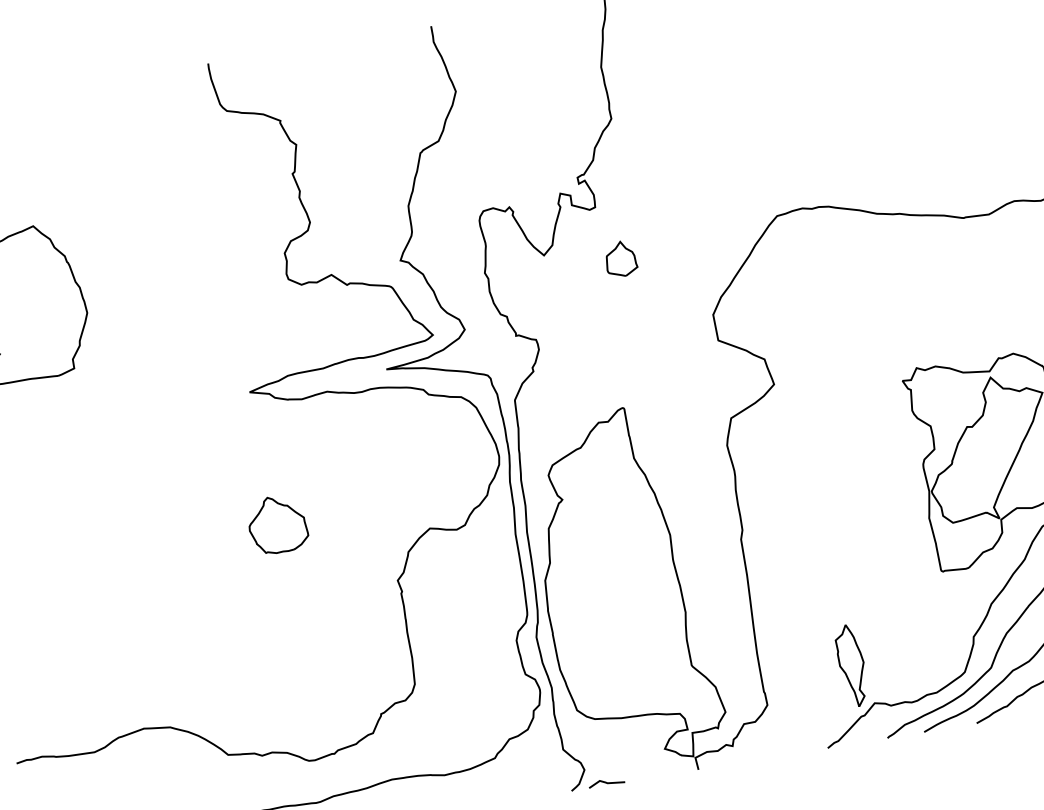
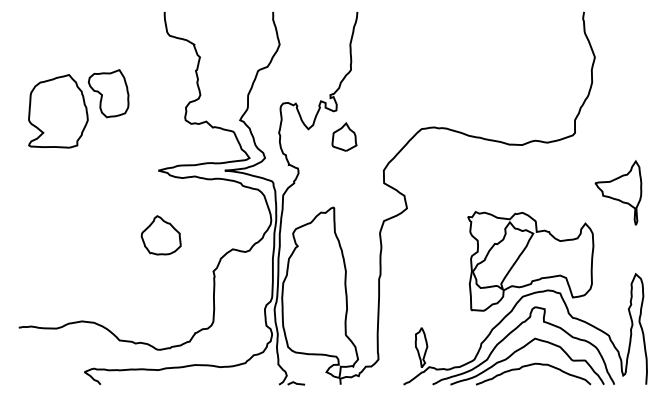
part: (120, 250) -> (108, 93), added
part: (620, 257) -> (344, 136), size x1.67
part: (276, 524) -> (160, 235), size x1.43

